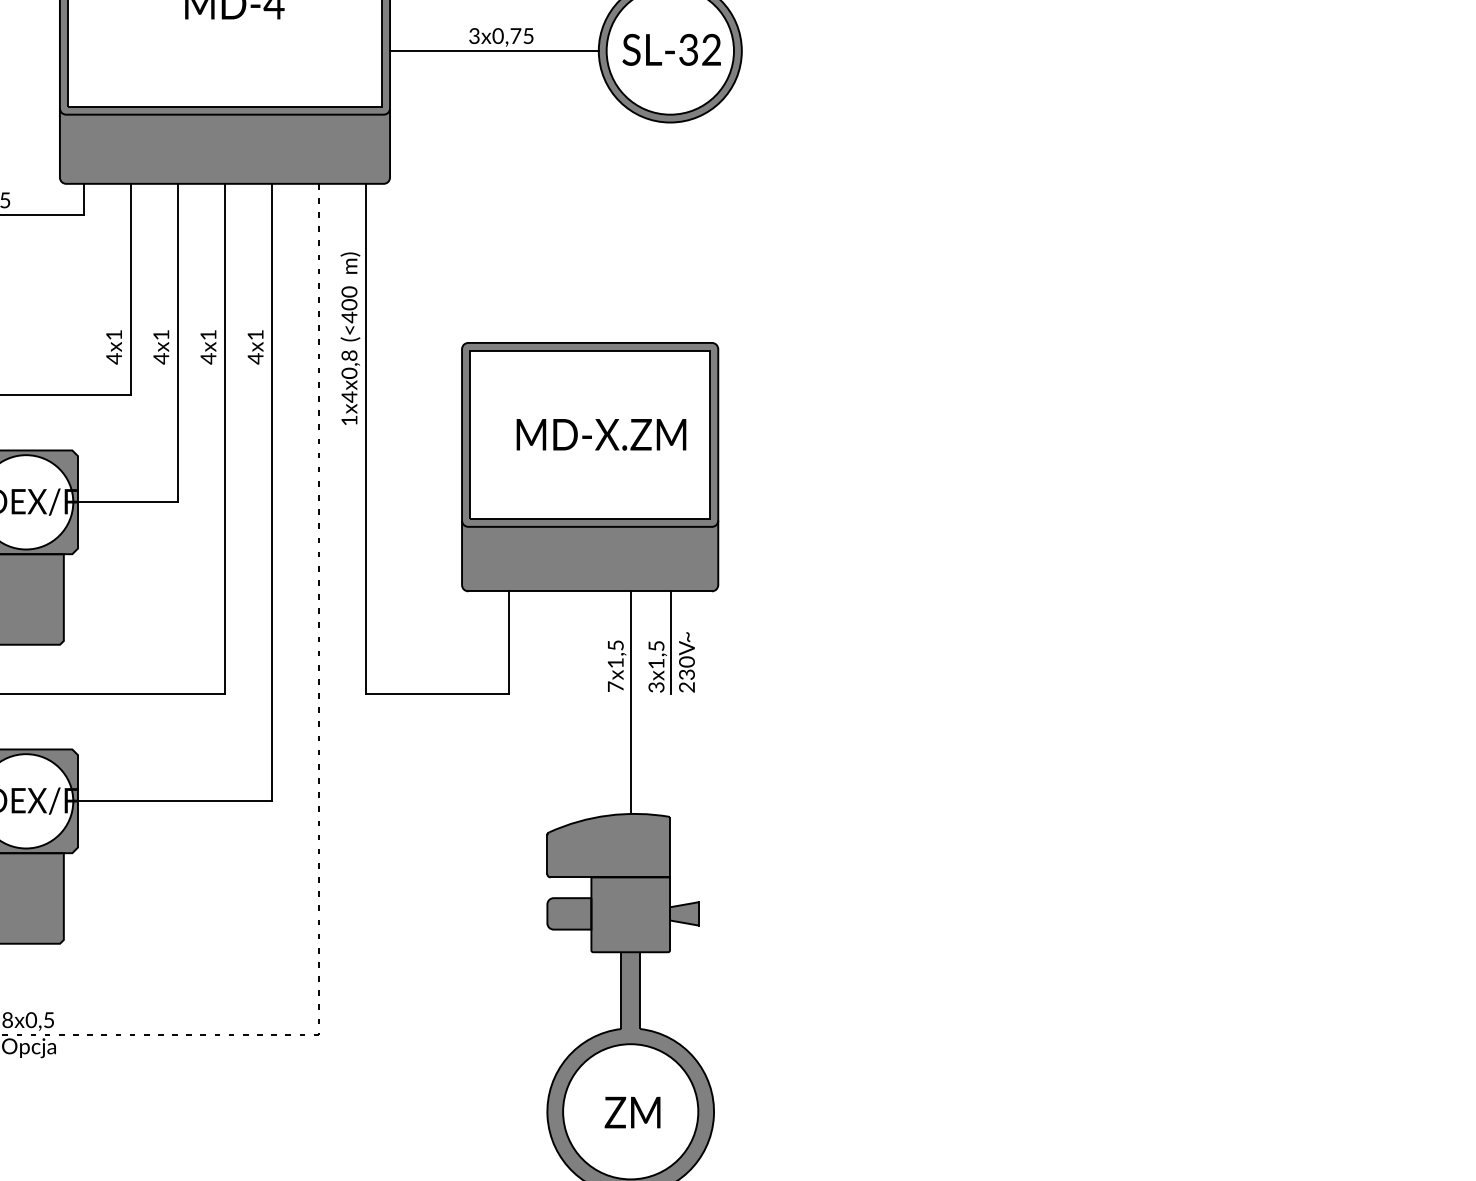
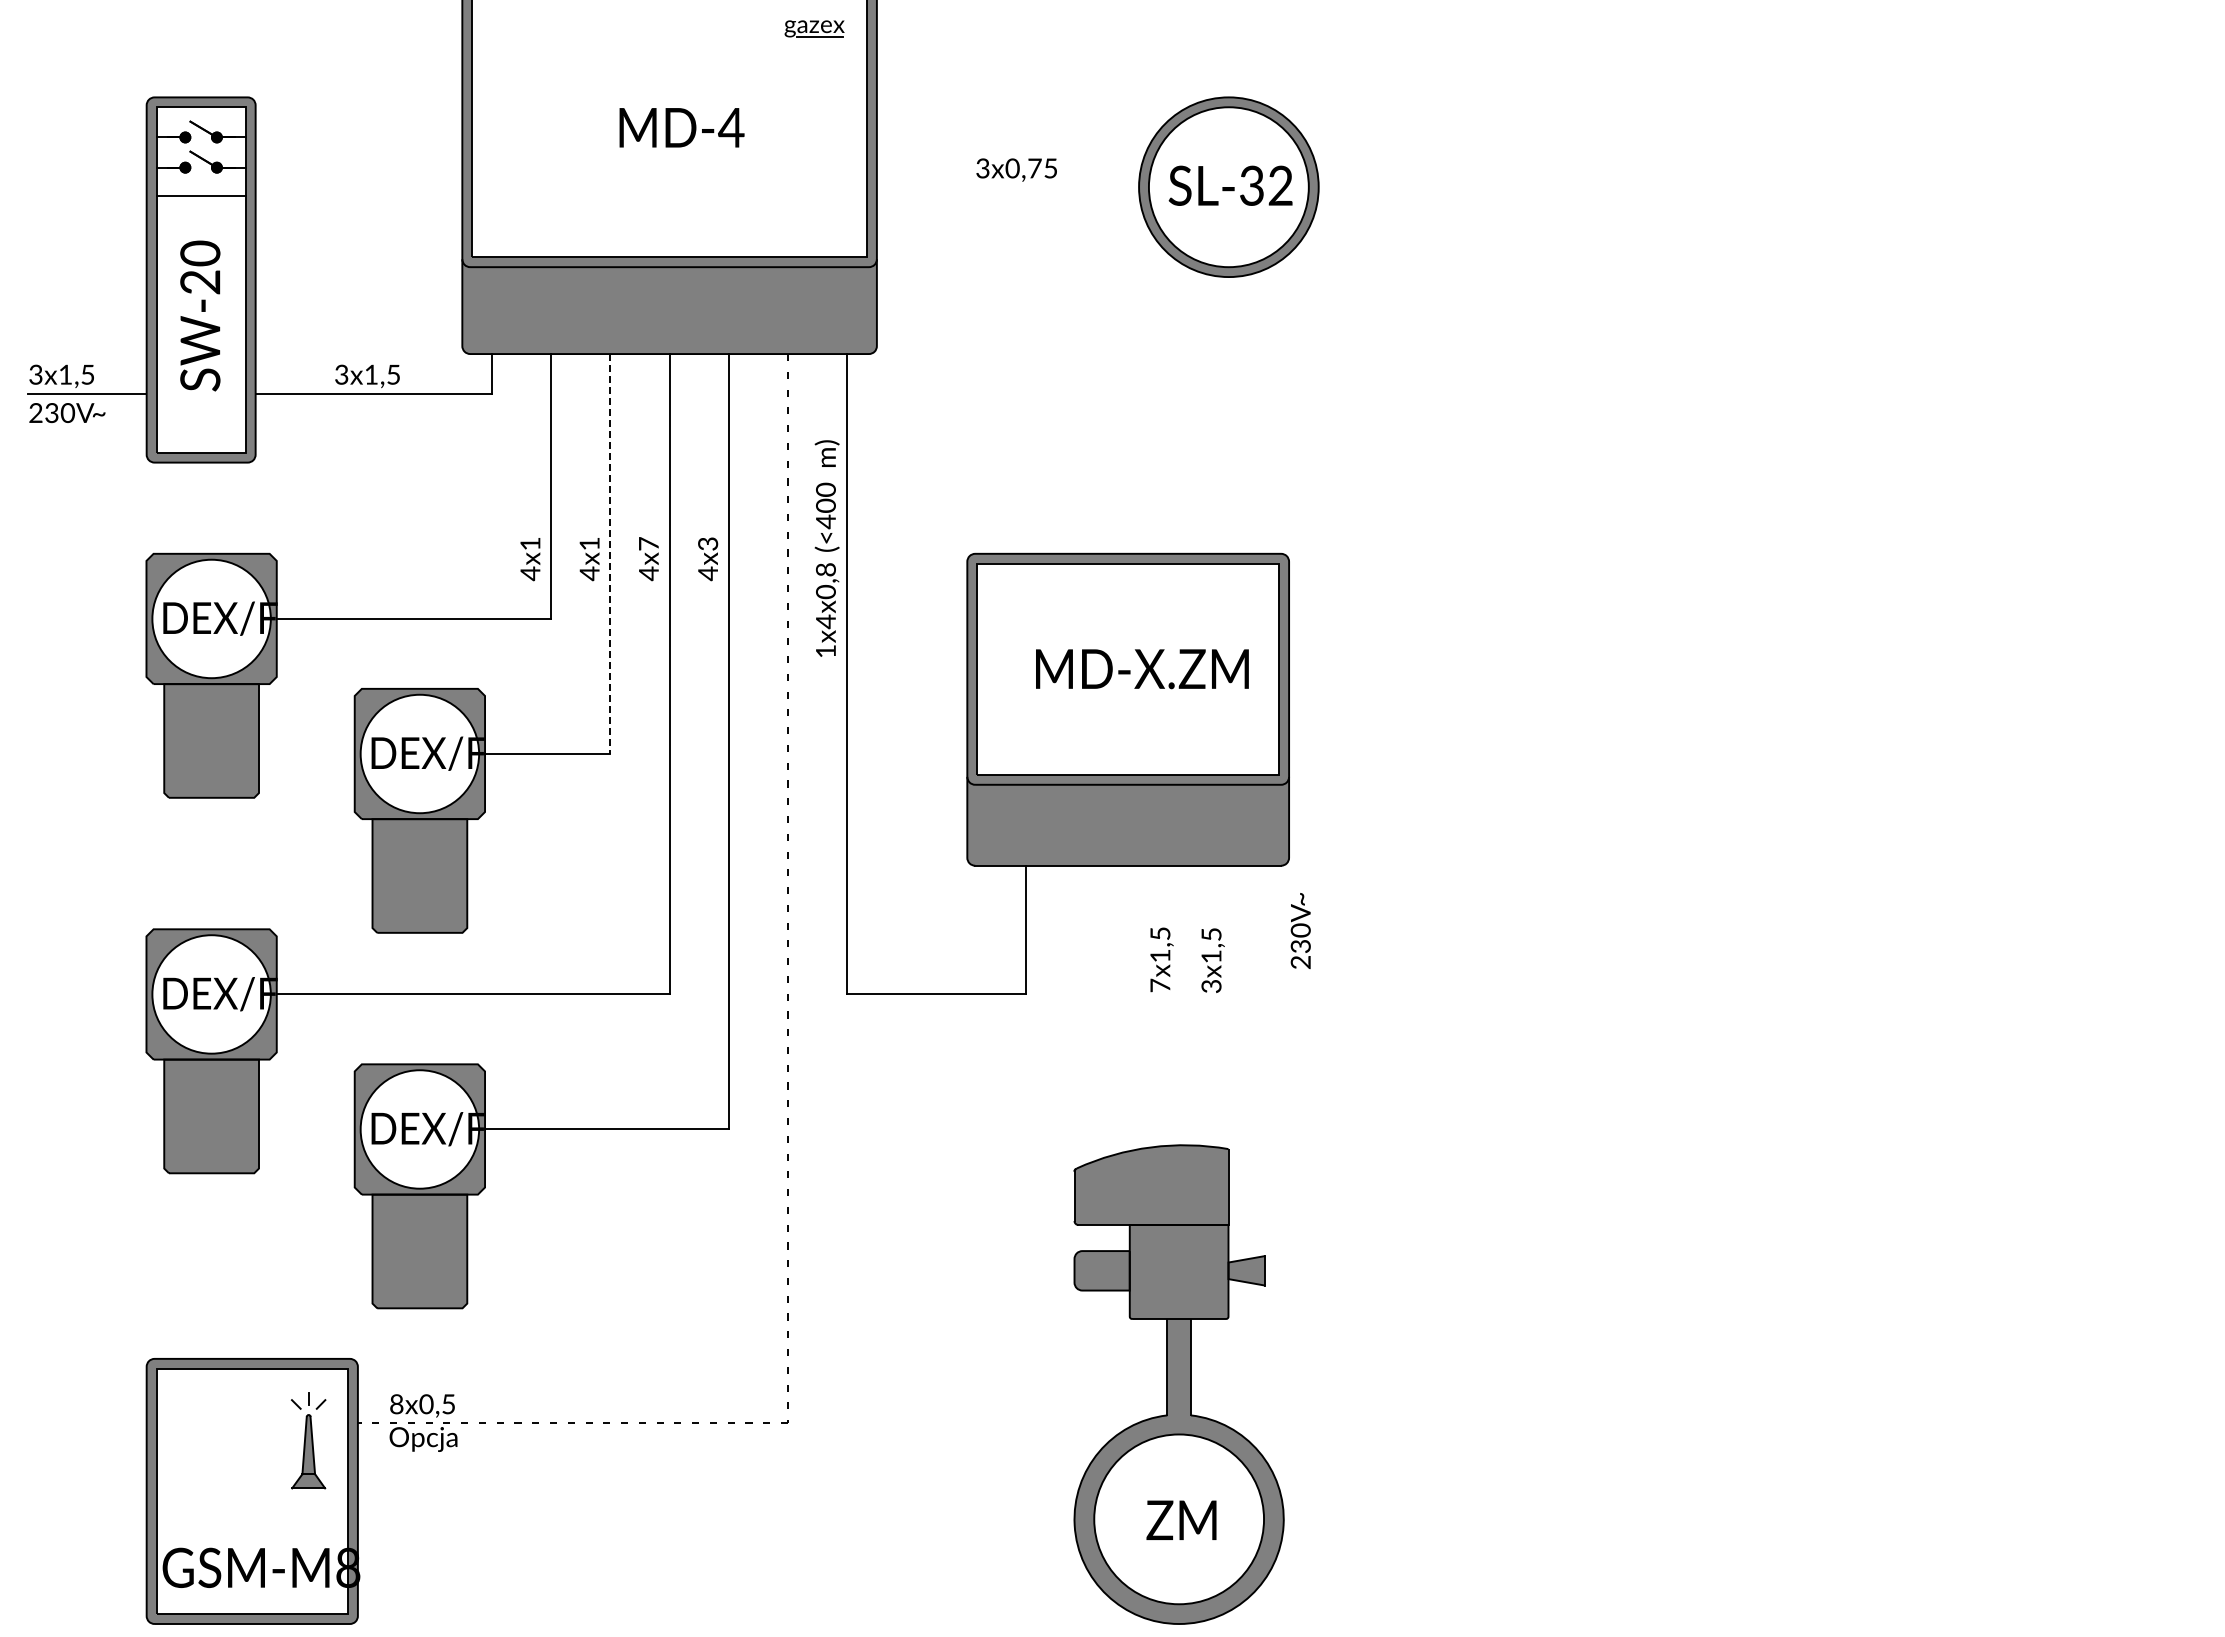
line: (494, 51) -> (1007, 187), removed
text: (208, 334) -> (648, 543), 4x1 -> 4x7
text: (255, 334) -> (708, 543), 4x1 -> 4x3
line: (177, 343) -> (610, 554), solid -> dashed
line: (671, 642) -> (1230, 929), removed
text: (686, 661) -> (1300, 930), moved
line: (631, 702) -> (1179, 1005), removed

